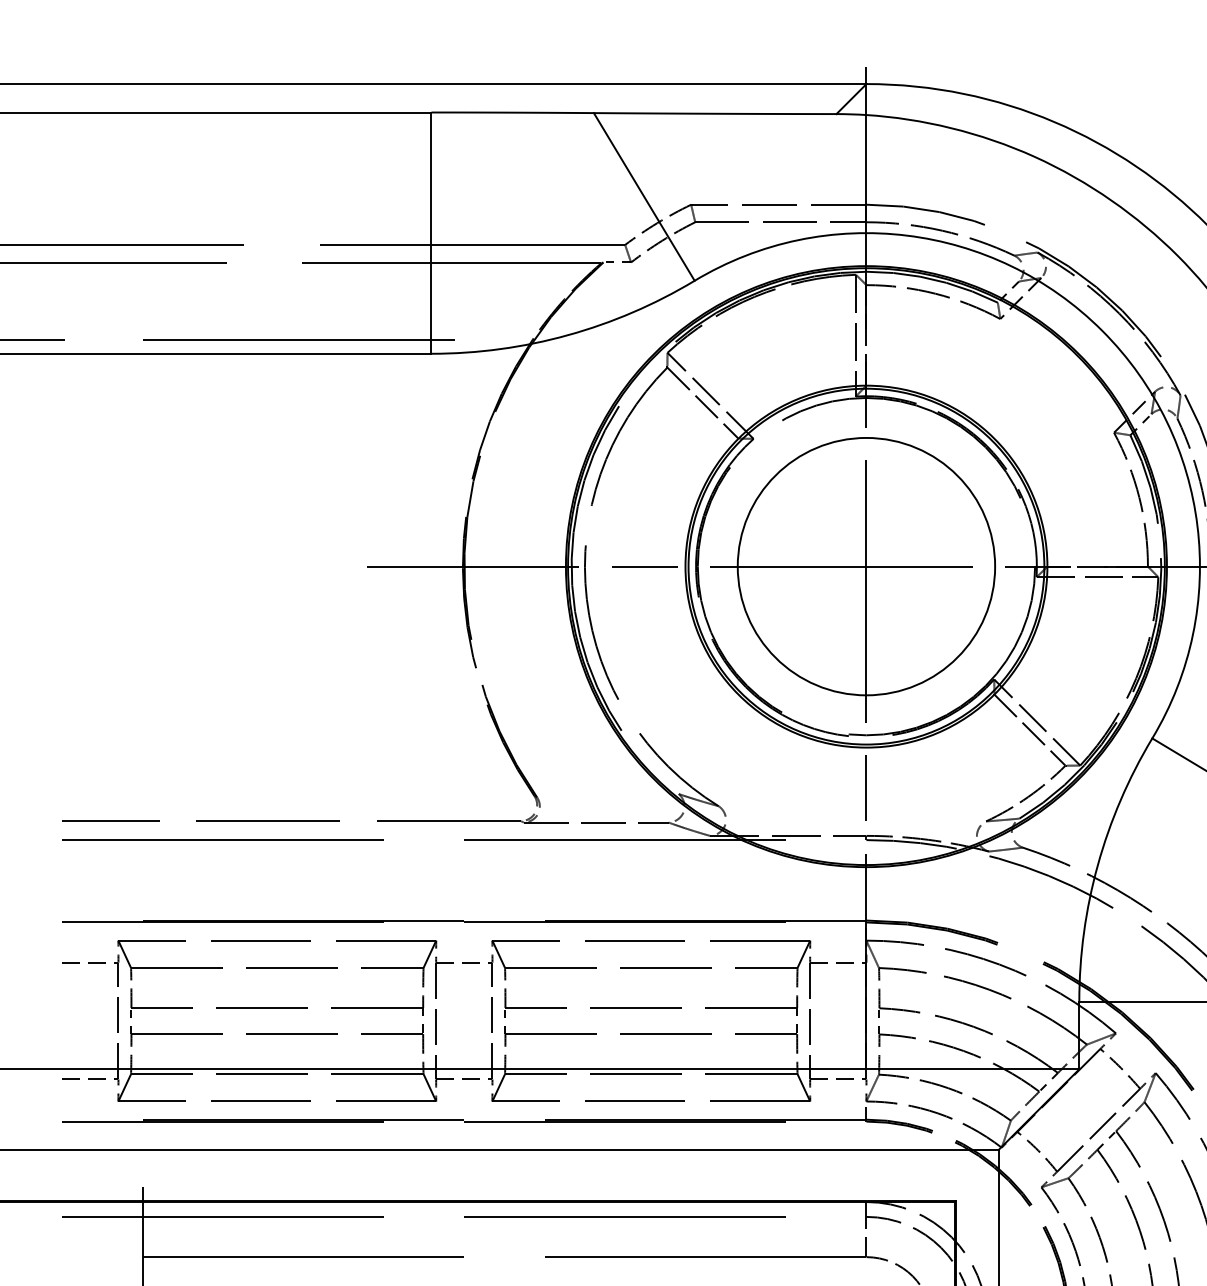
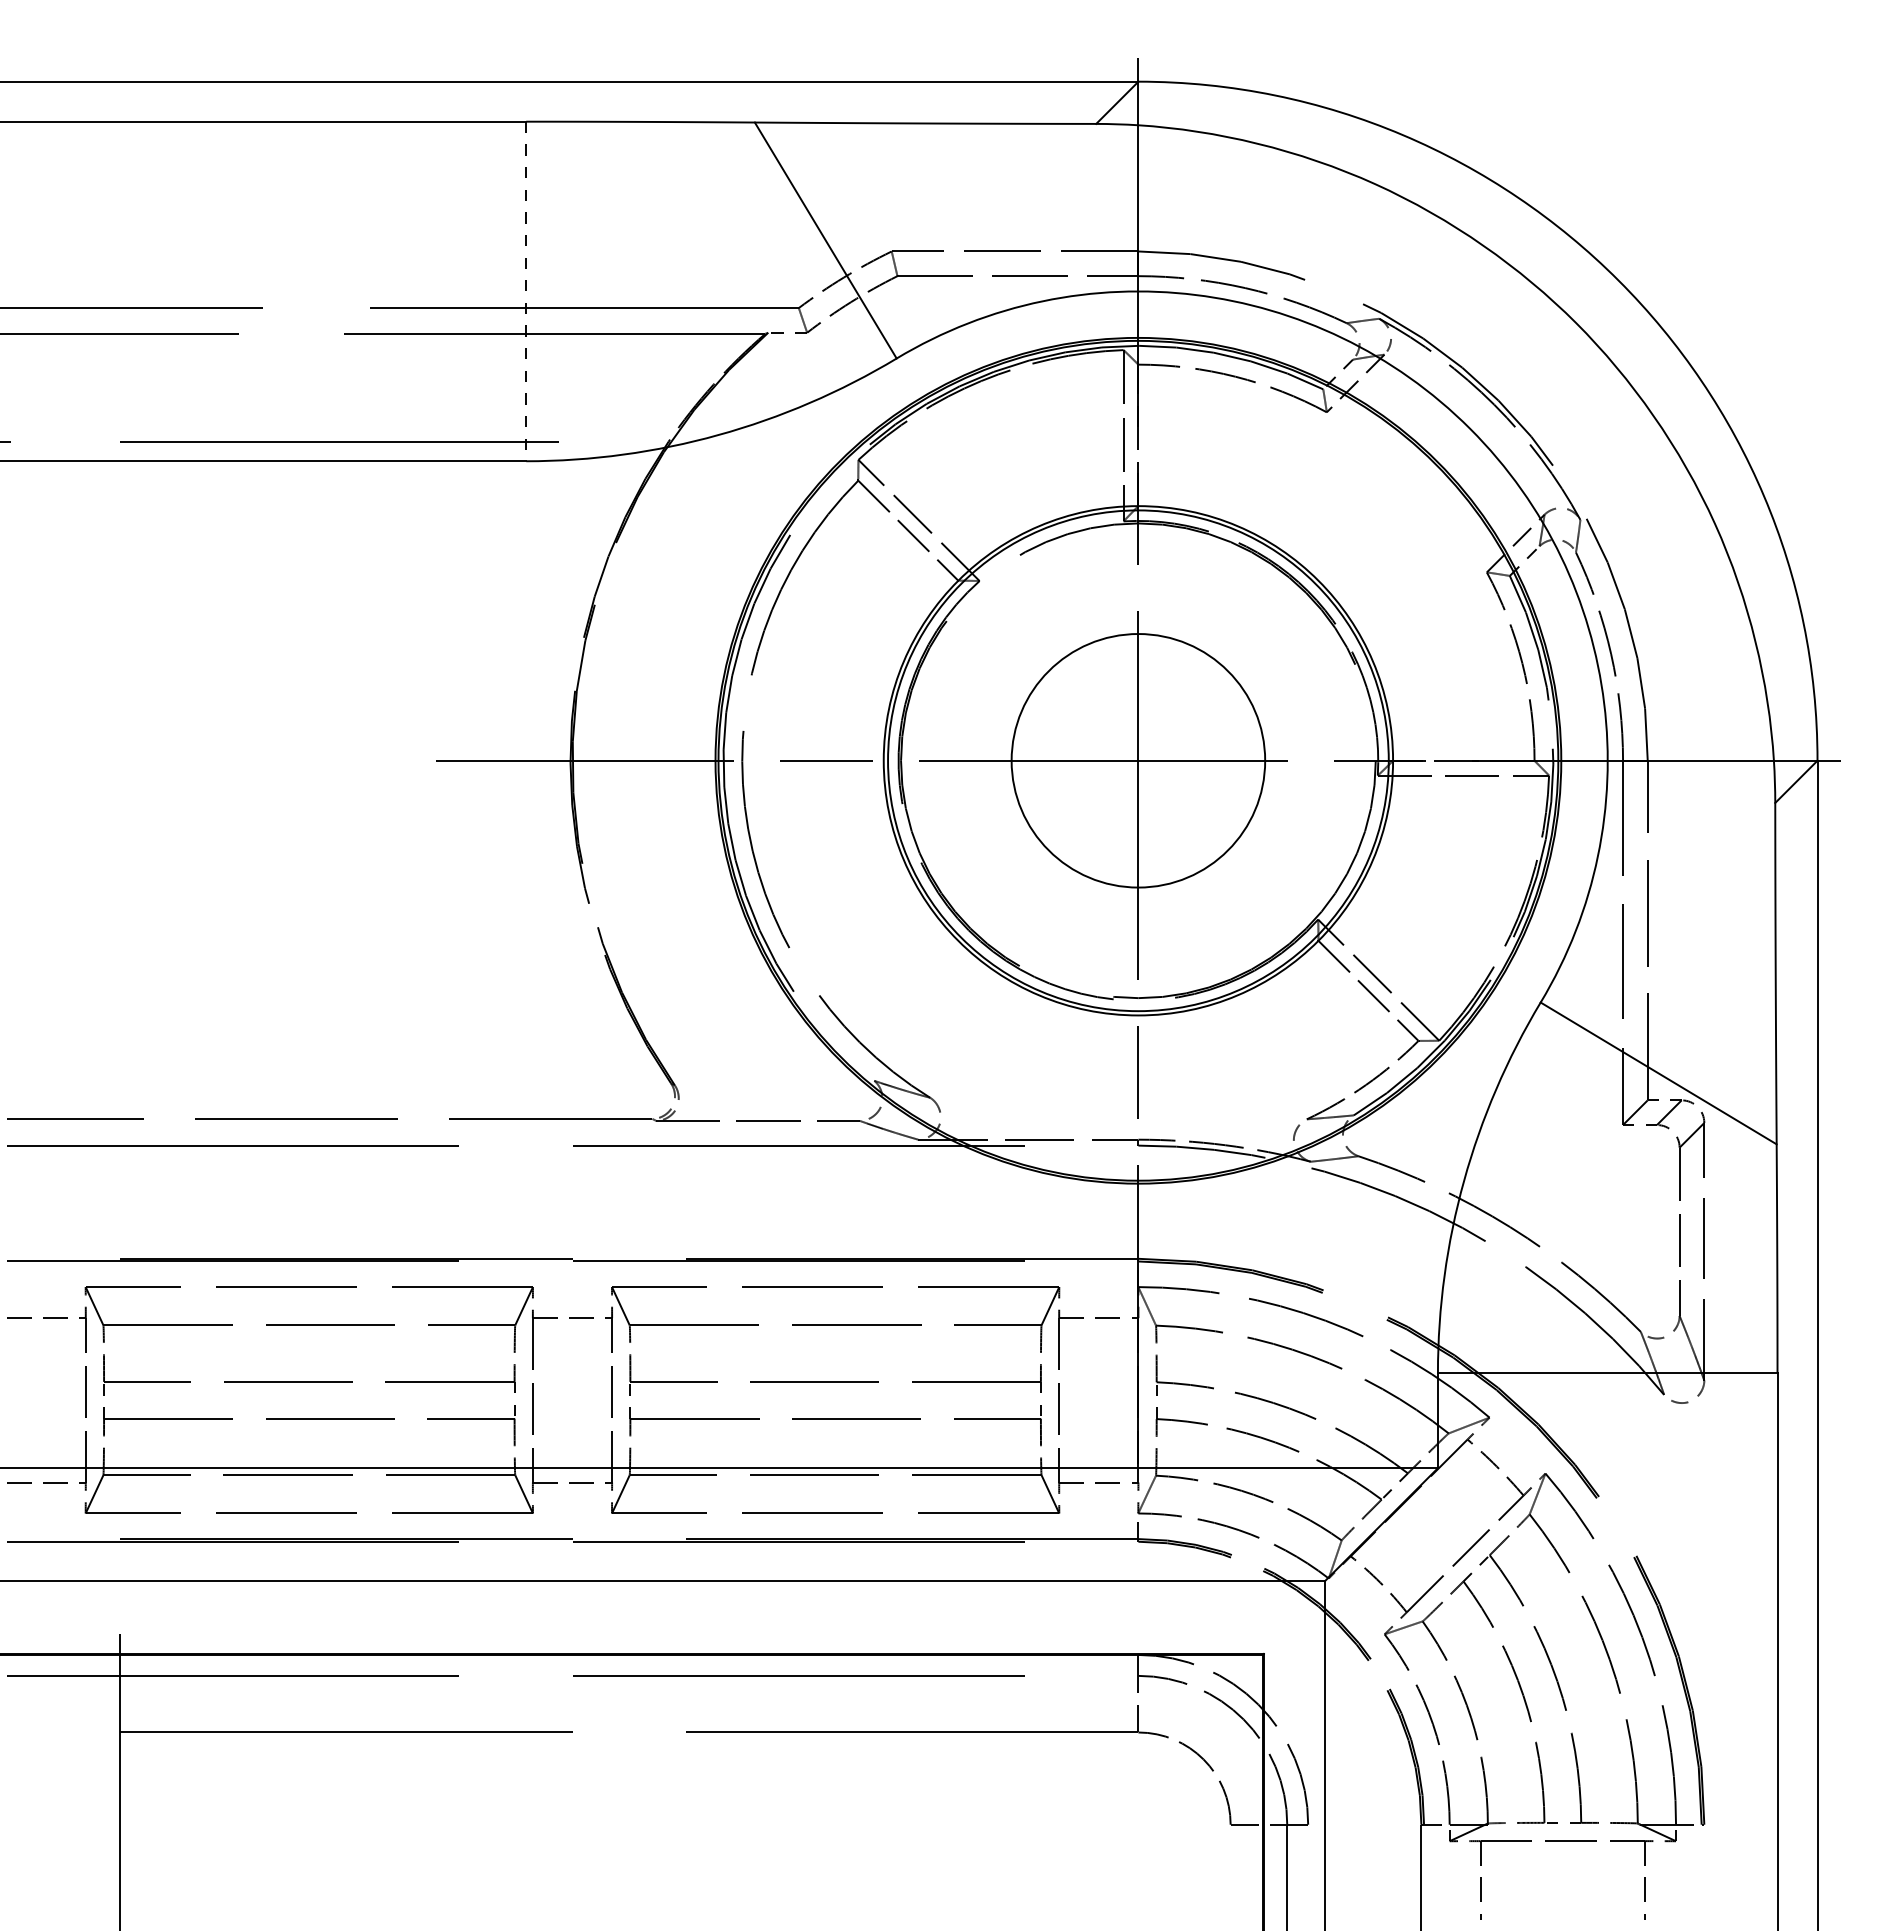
line: (431, 233) -> (526, 291), solid -> dashed
circle: (866, 566) -> (1138, 760), size x0.7

